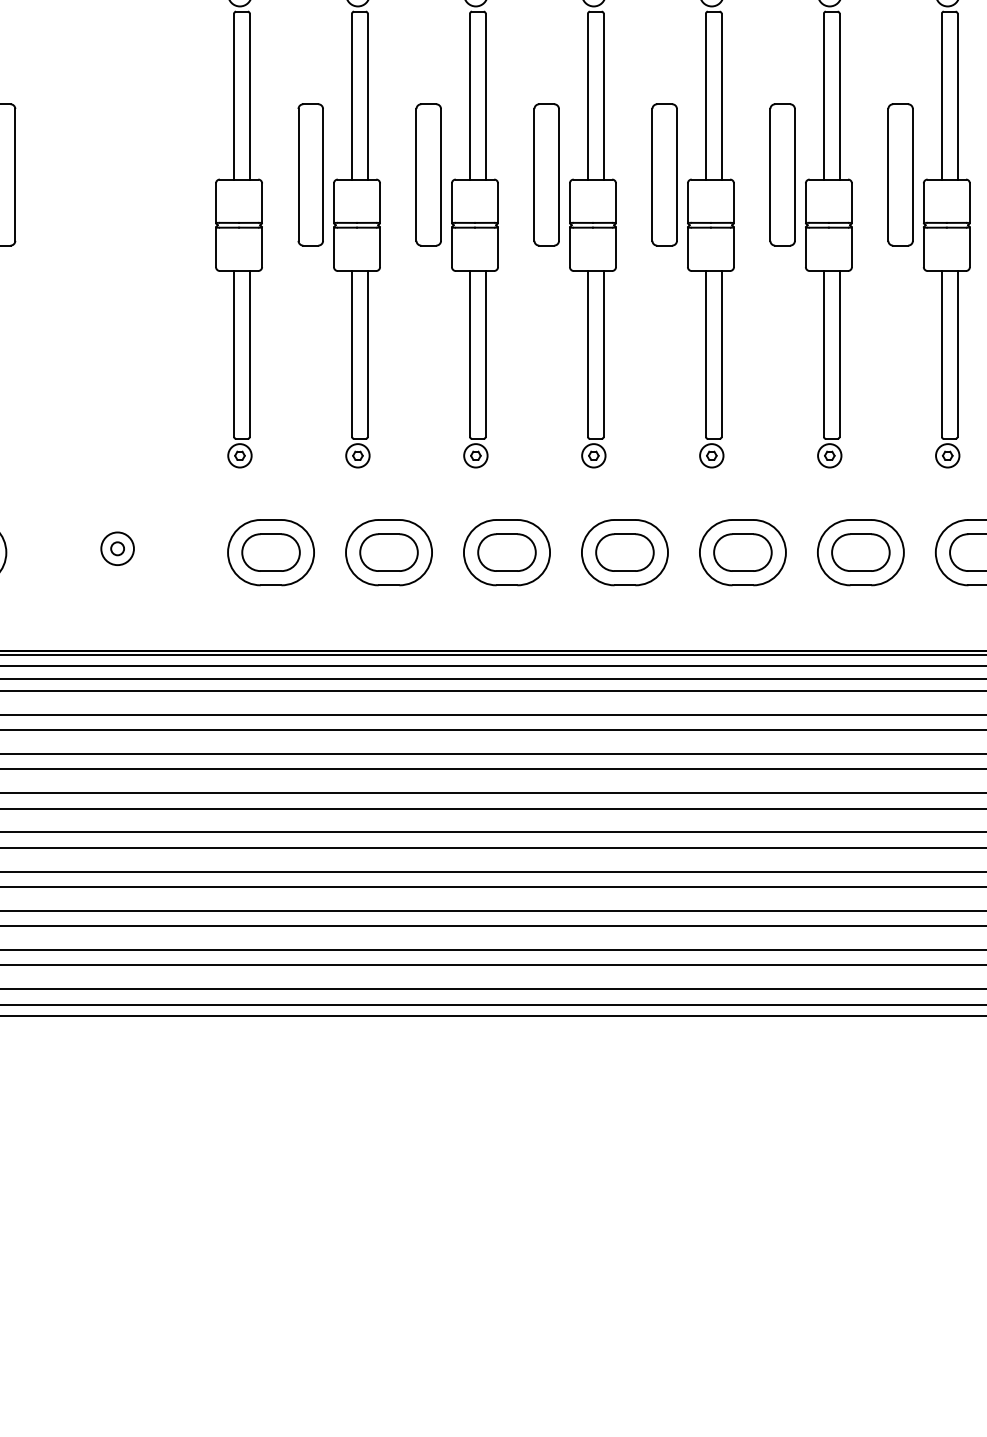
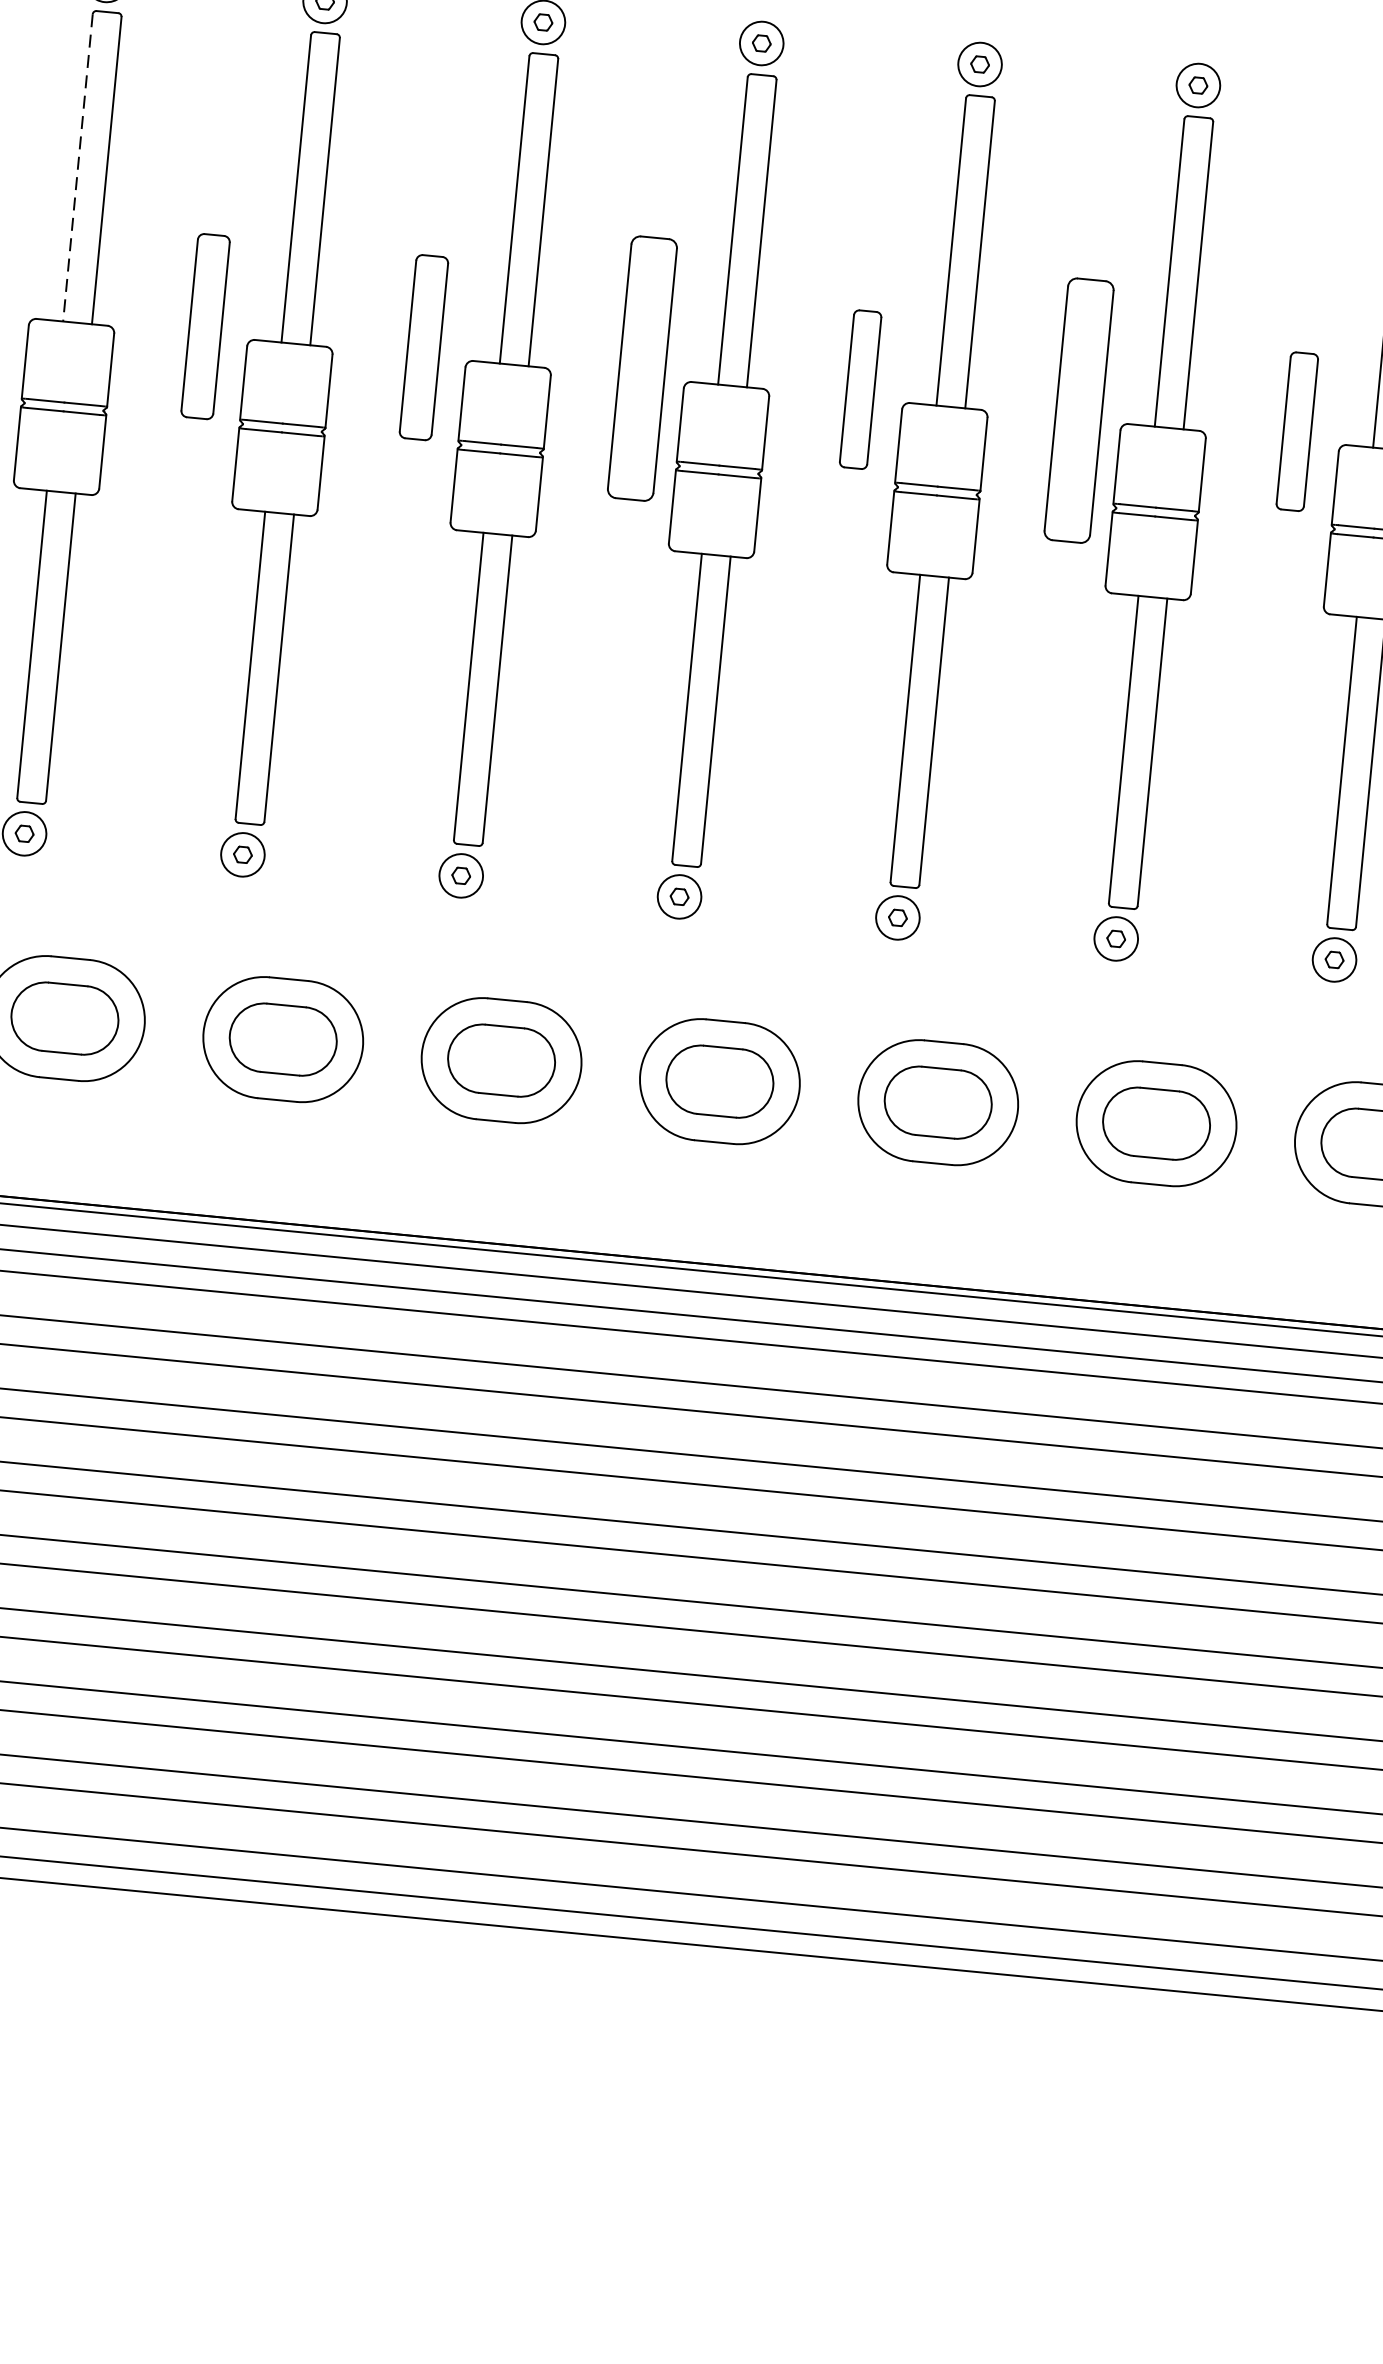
line: (234, 96) -> (78, 167), solid -> dashed
part: (310, 174) -> (205, 325), size x0.7
part: (428, 174) -> (423, 346), size x0.7
part: (664, 174) -> (860, 388), size x0.6
part: (900, 174) -> (1297, 430), size x0.6

